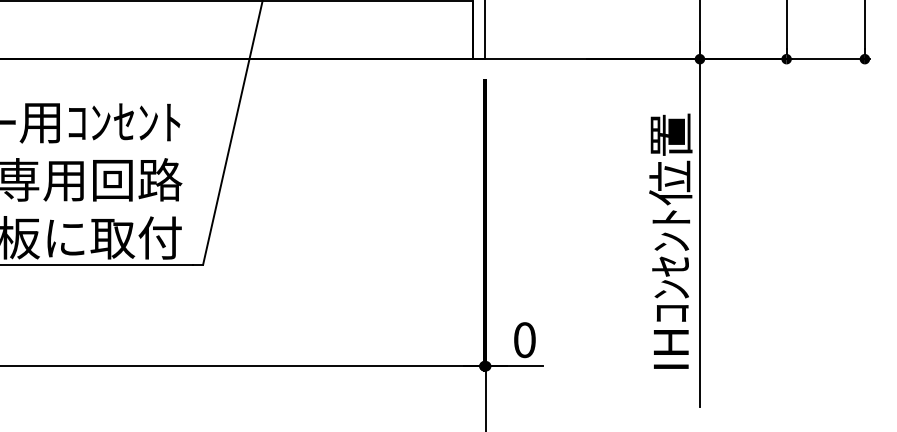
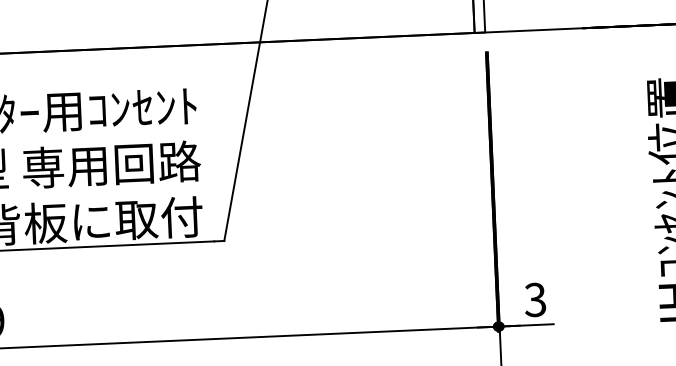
text: (524, 340) -> (535, 300), 0 -> 3

